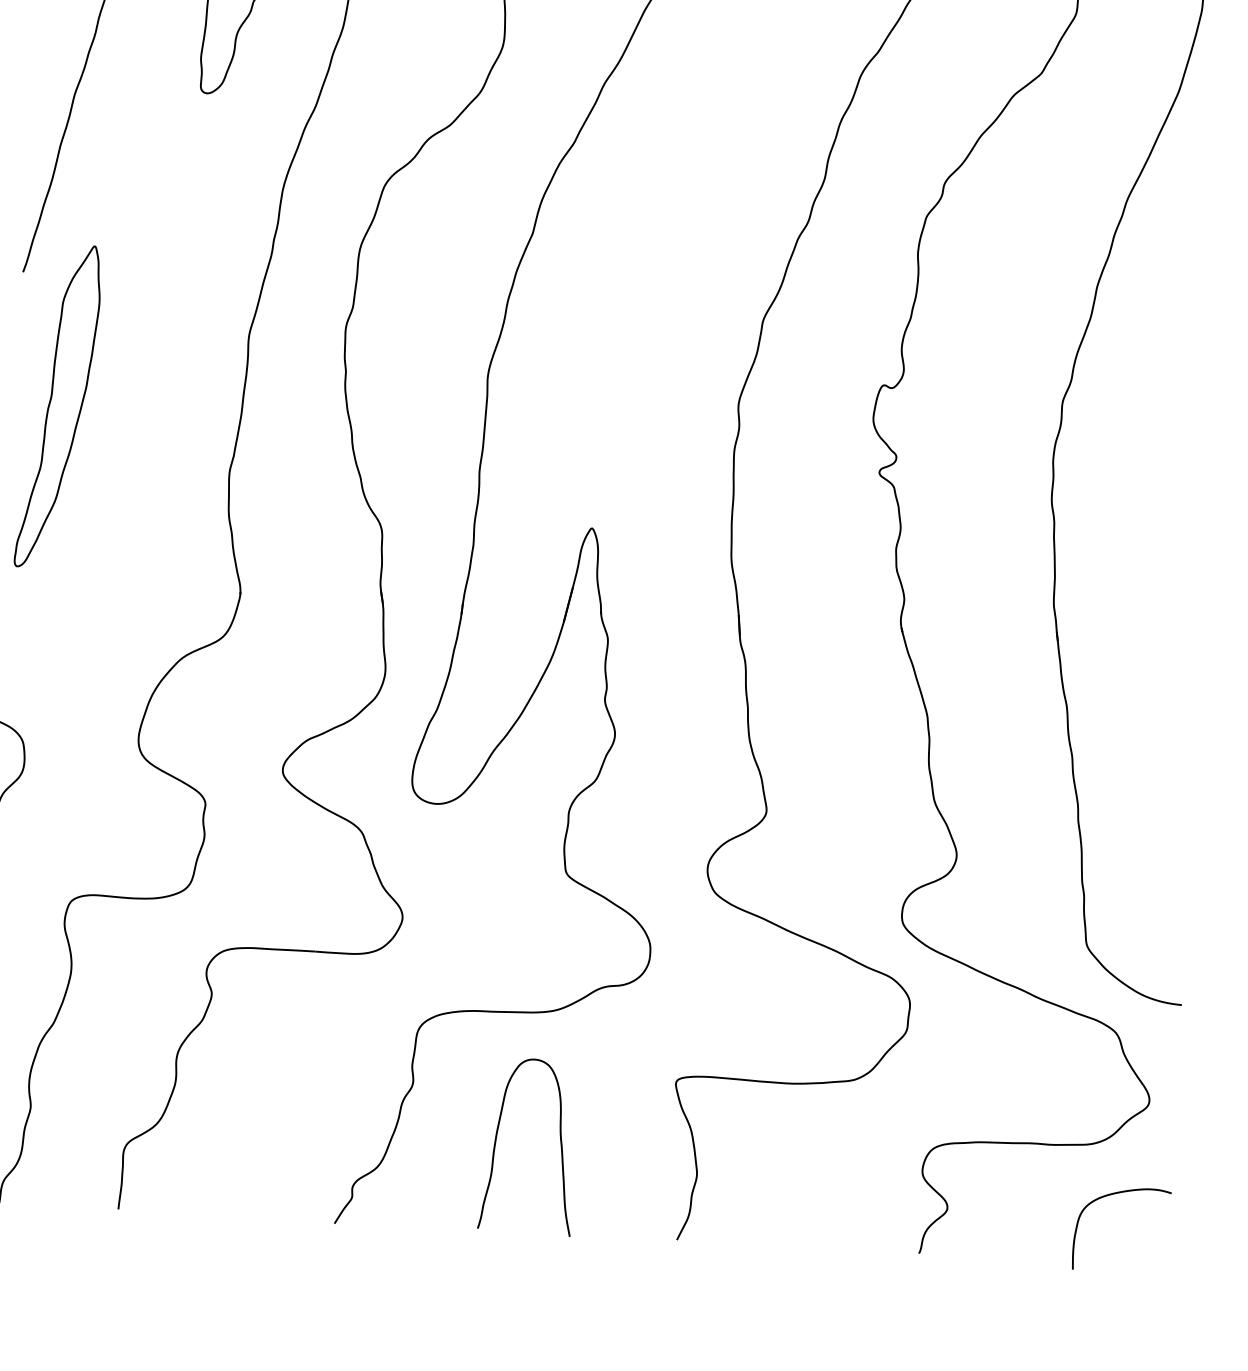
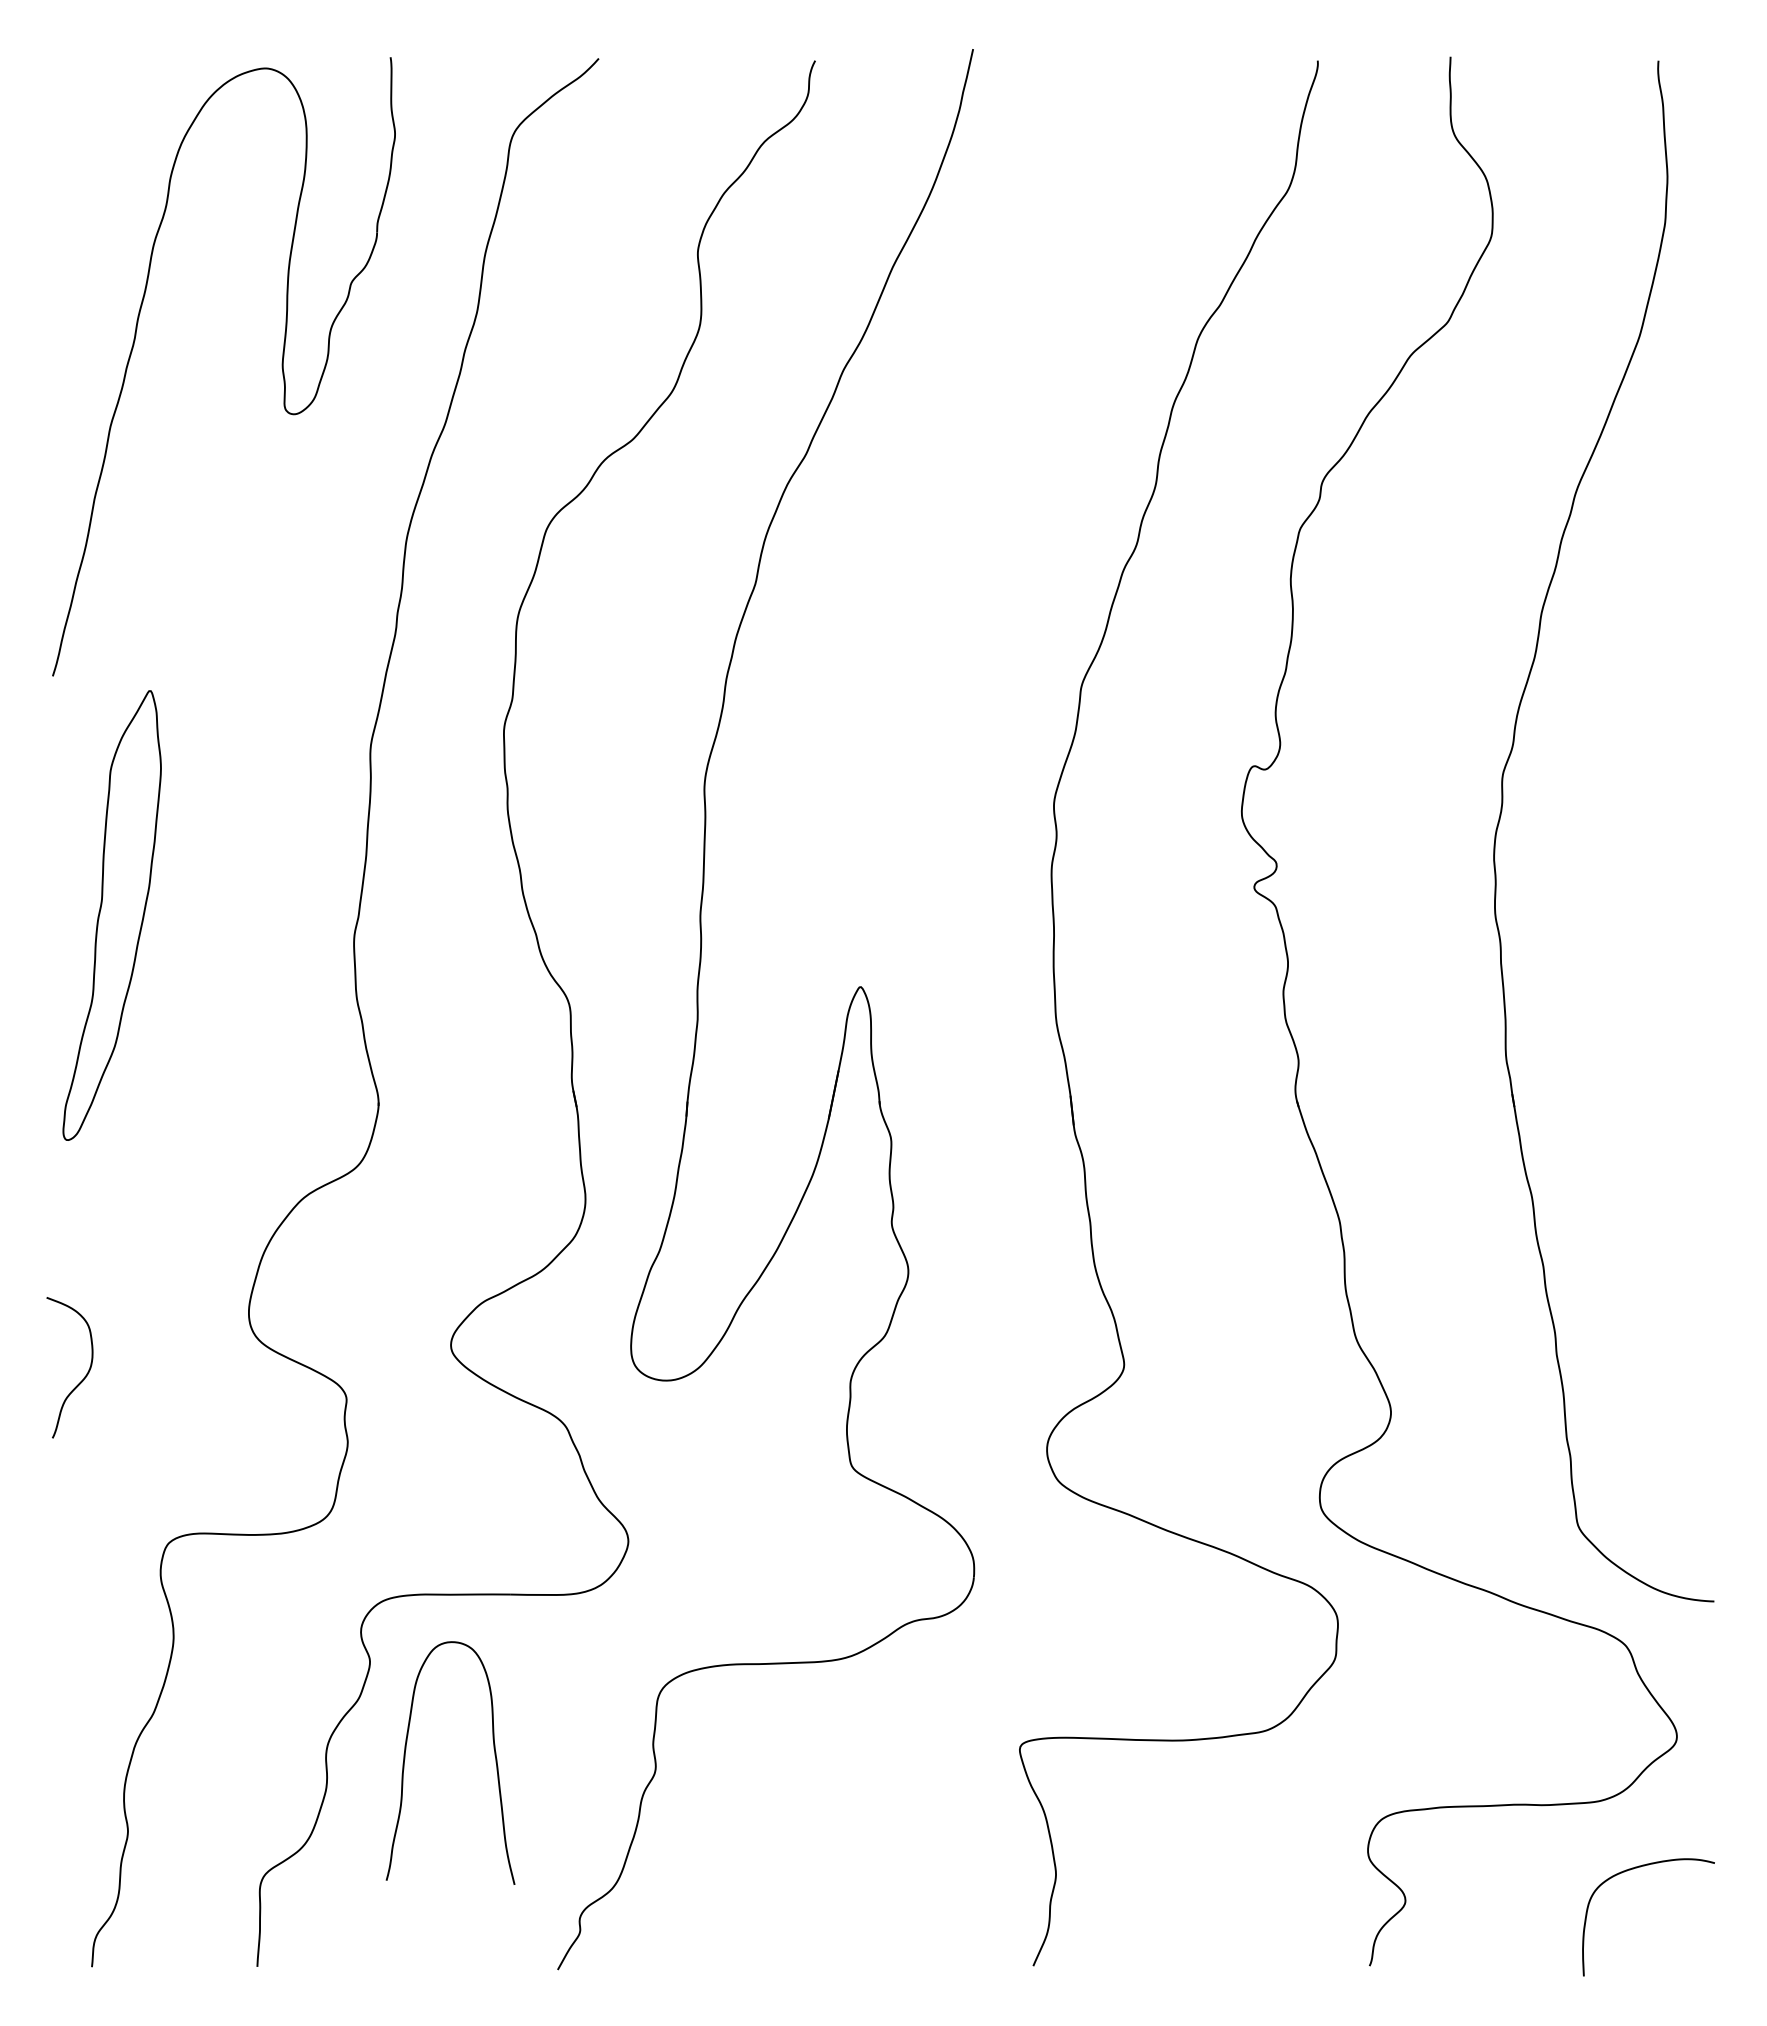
part: (57, 406) -> (111, 915), moved
curve: (560, 1142) -> (494, 1755), moved

